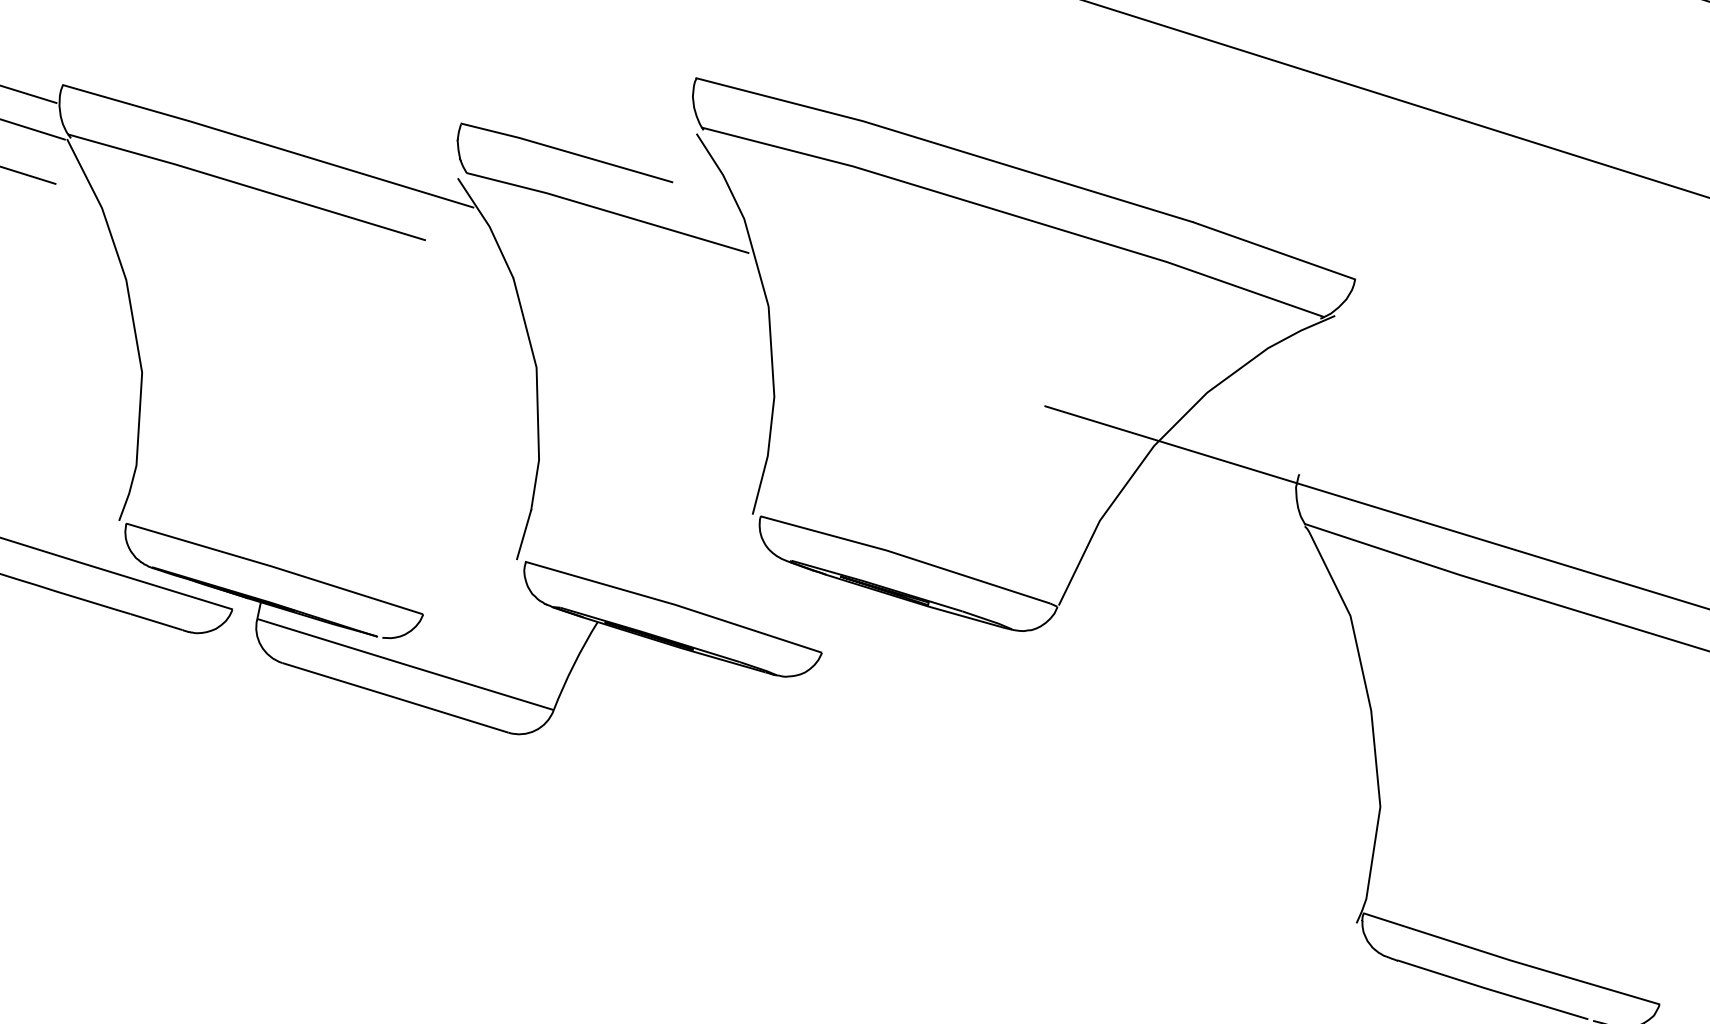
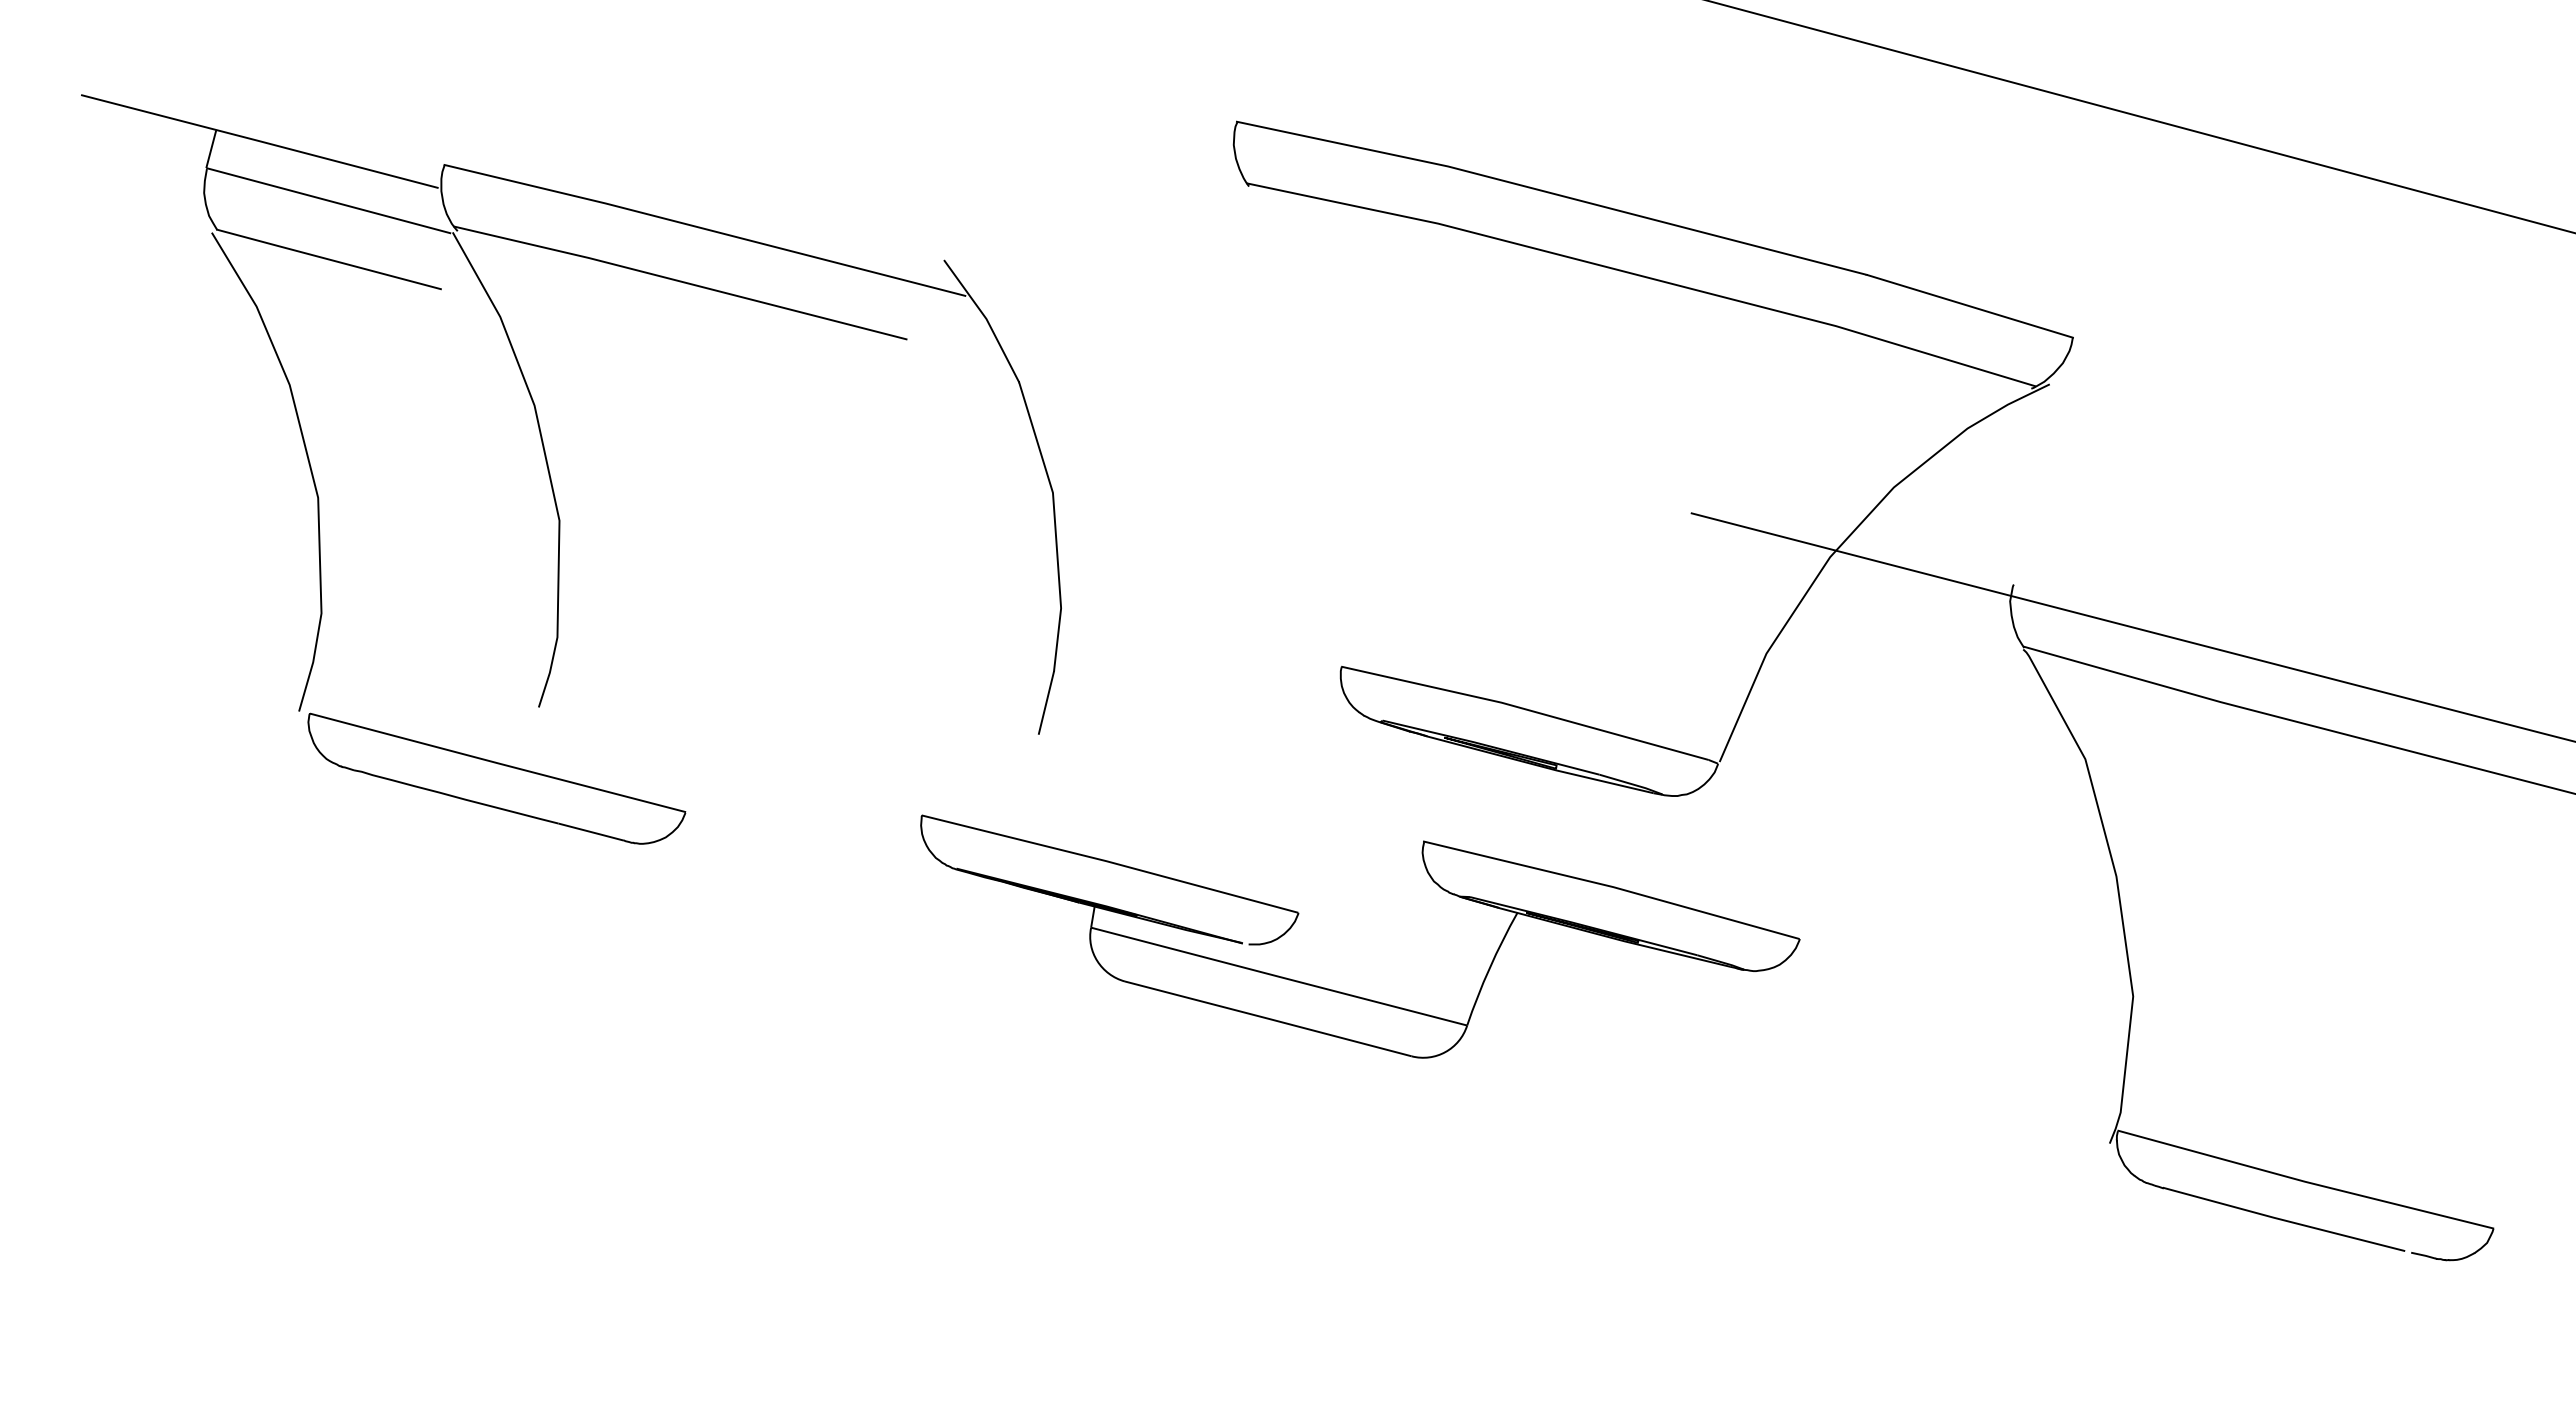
part: (642, 222) -> (1177, 305), removed
part: (457, 679) -> (1344, 992), moved

